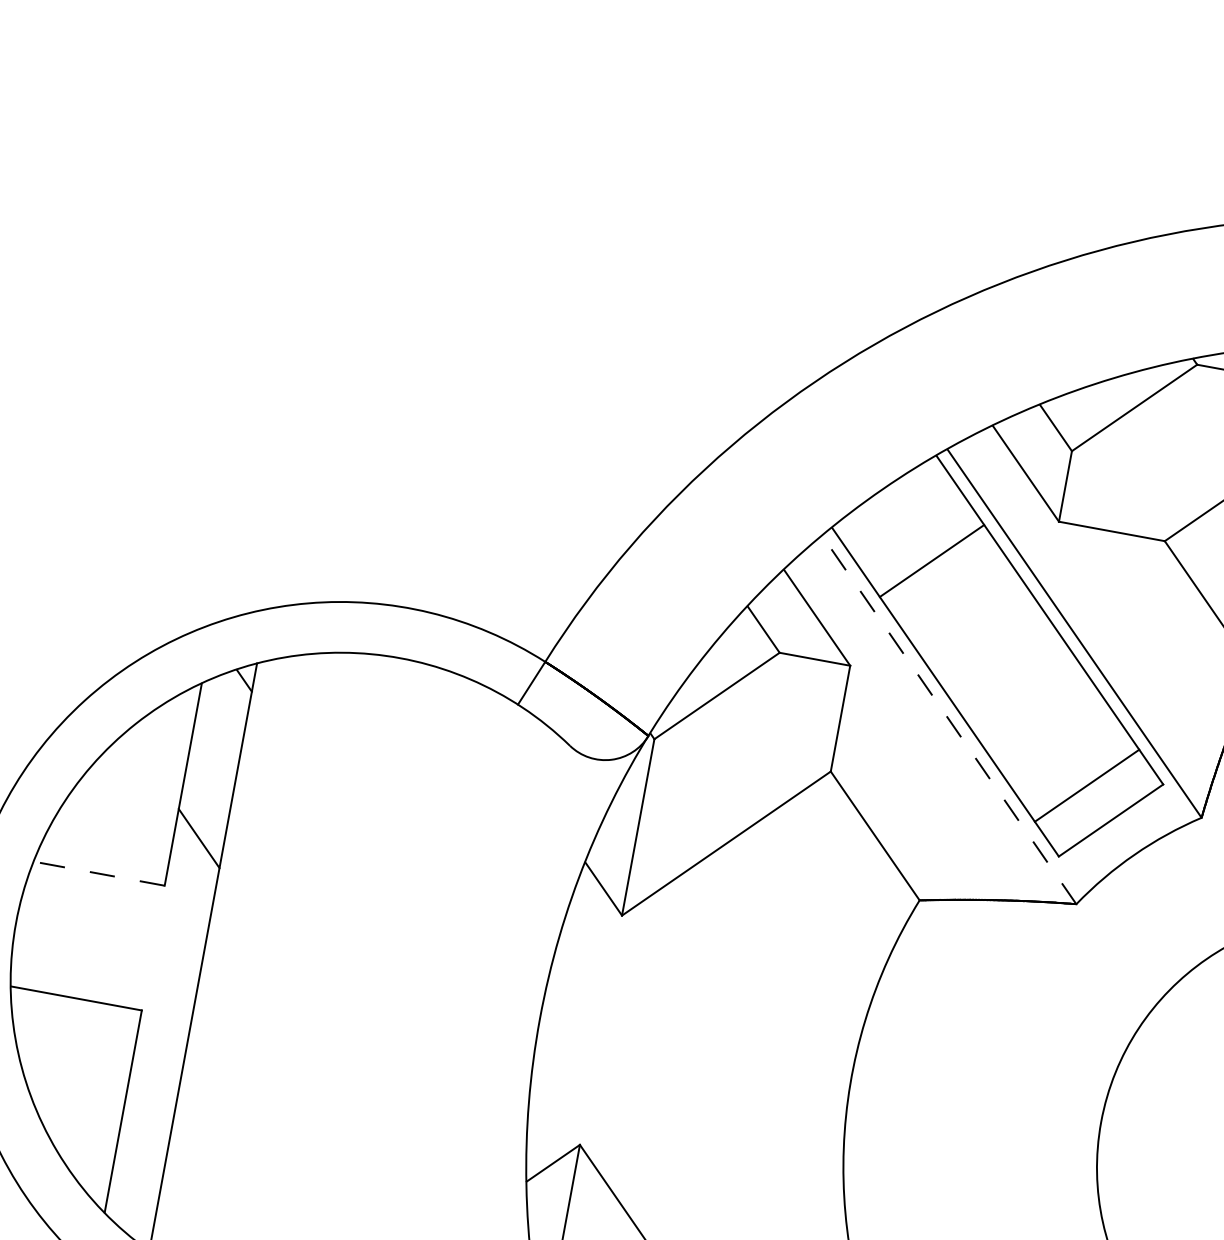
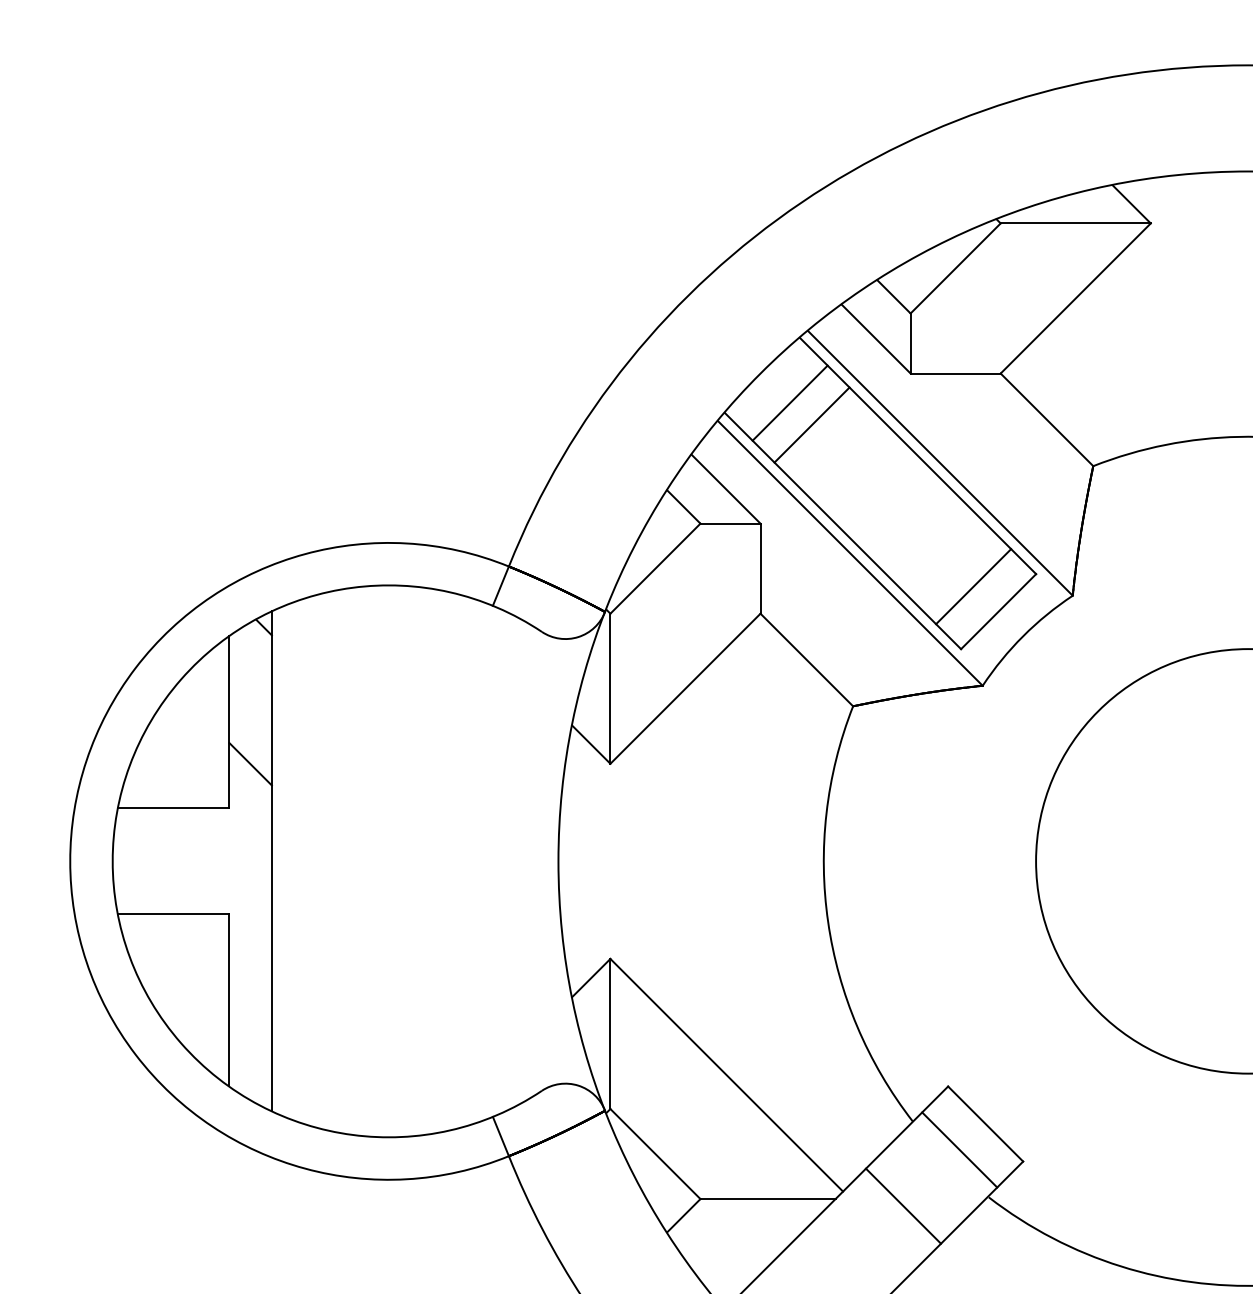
line: (910, 529) -> (789, 402), added
line: (949, 720) -> (850, 553), dashed -> solid
line: (98, 873) -> (173, 808), dashed -> solid

